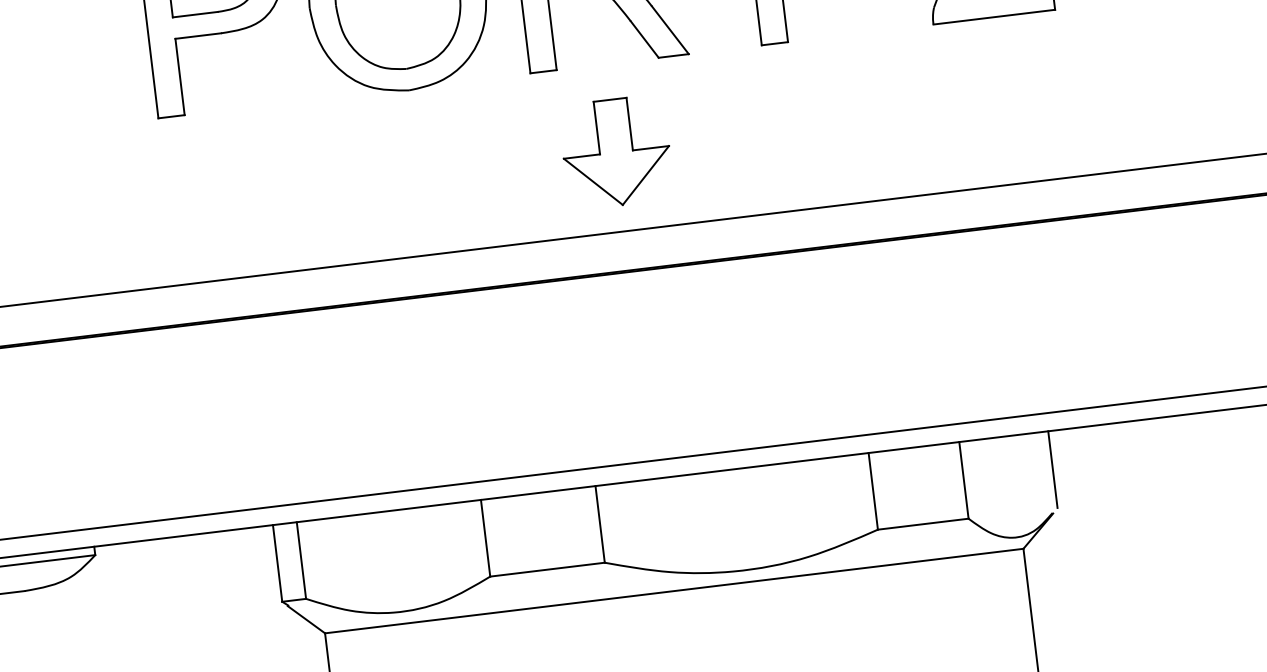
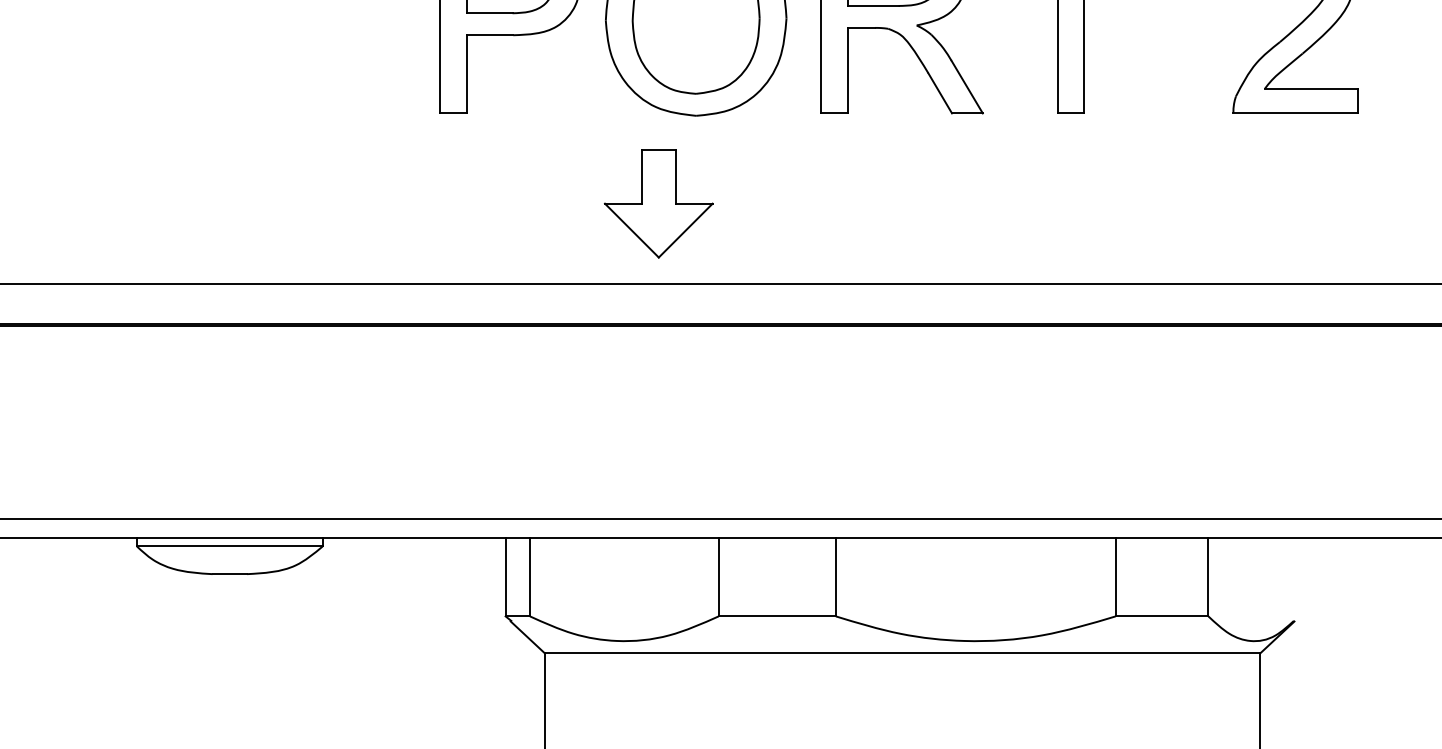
part: (616, 152) -> (658, 203), moved
line: (1052, 468) -> (1299, 576), removed

